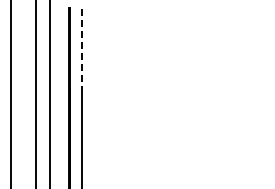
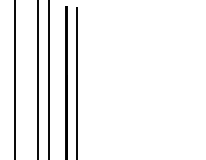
line: (81, 47) -> (77, 40), dashed -> solid

